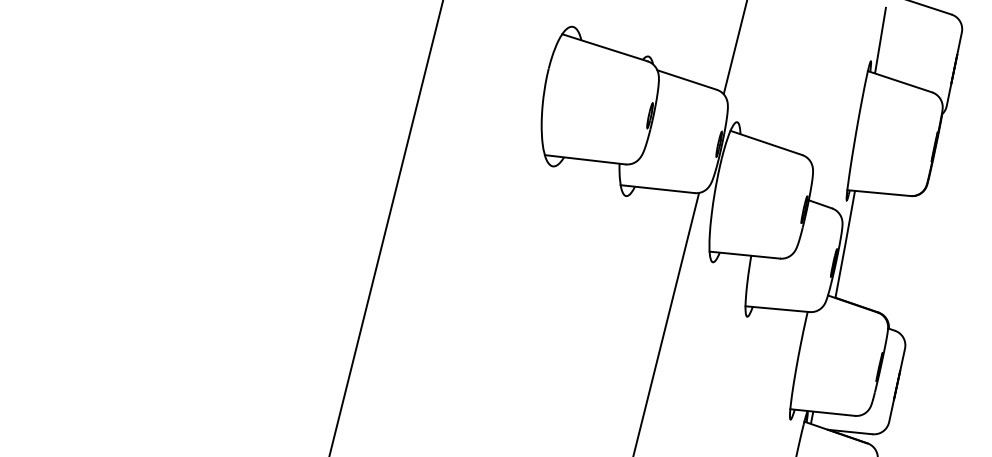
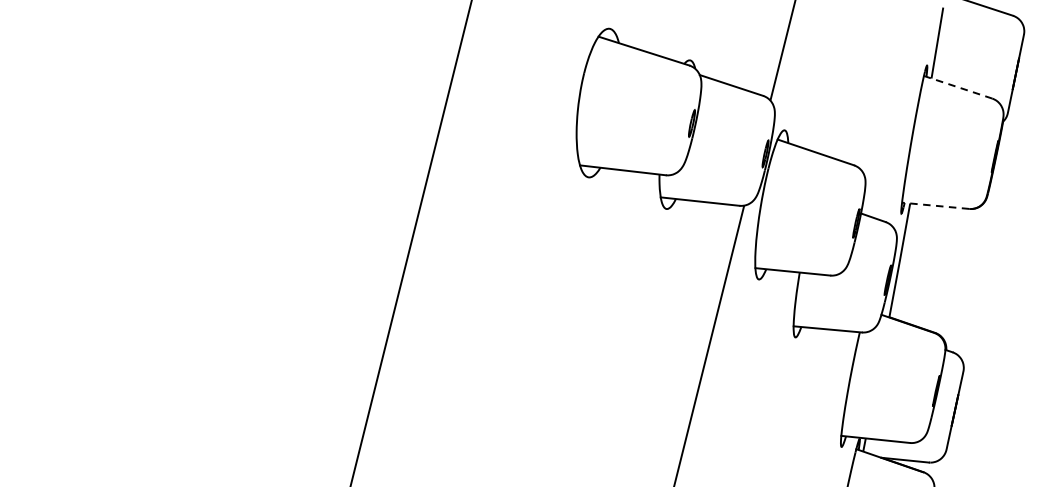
line: (900, 81) -> (958, 87), solid -> dashed
line: (878, 193) -> (935, 206), solid -> dashed

